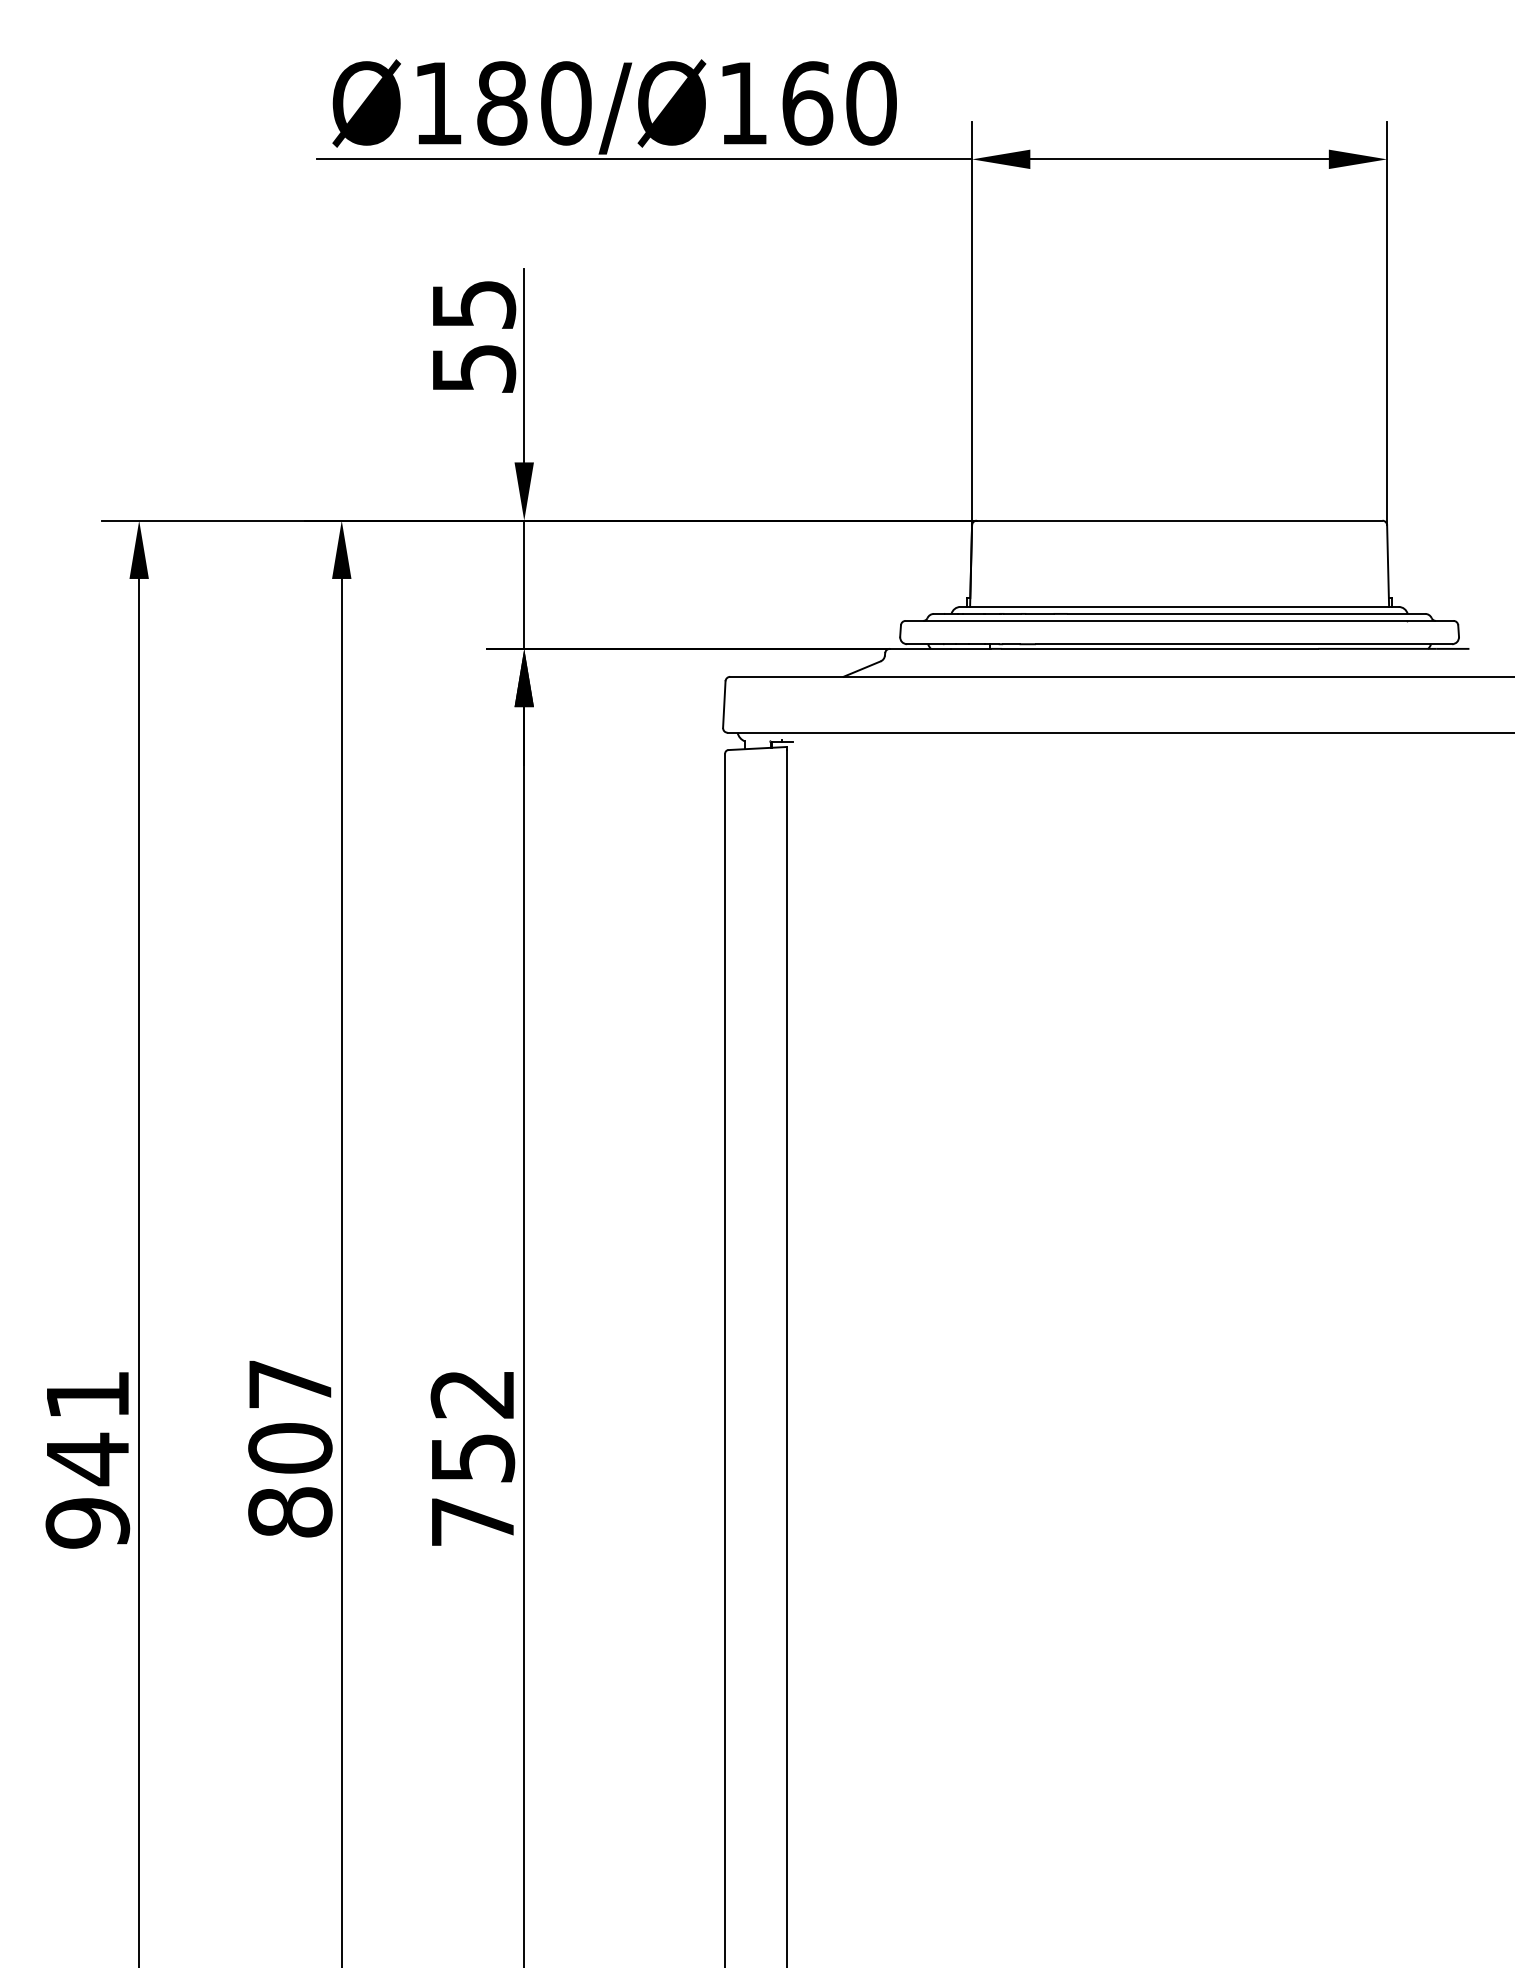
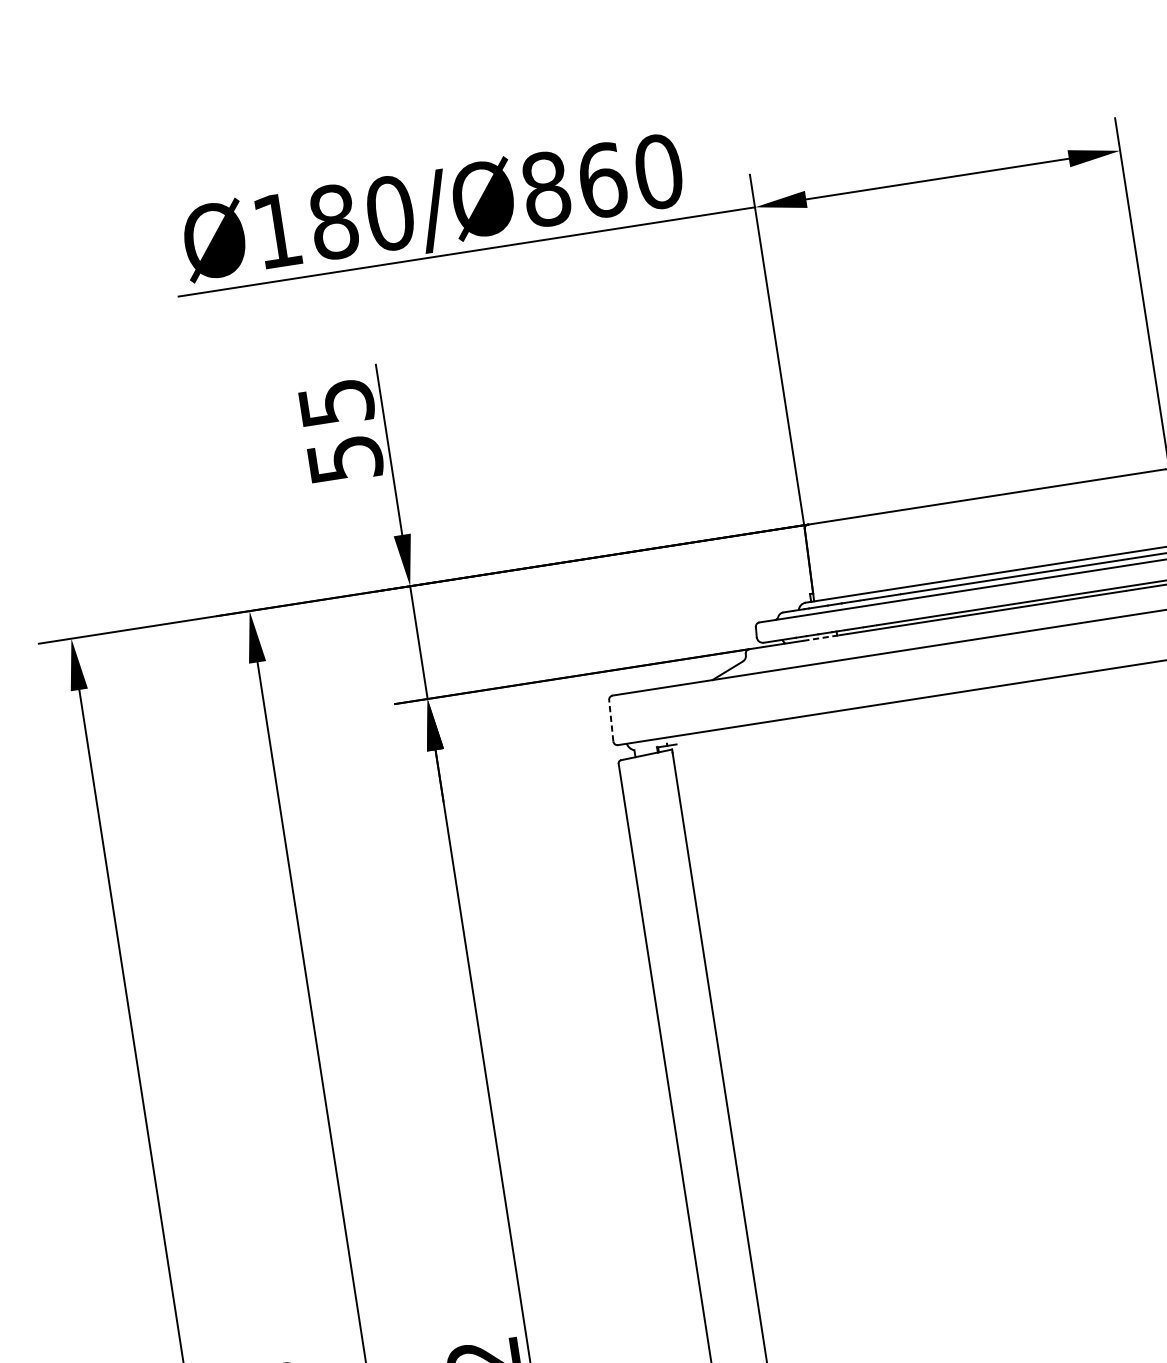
text: (743, 103) -> (546, 189), Ø180/Ø160 -> Ø180/Ø860
line: (971, 648) -> (821, 637), solid -> dashed
line: (724, 704) -> (611, 720), solid -> dashed

